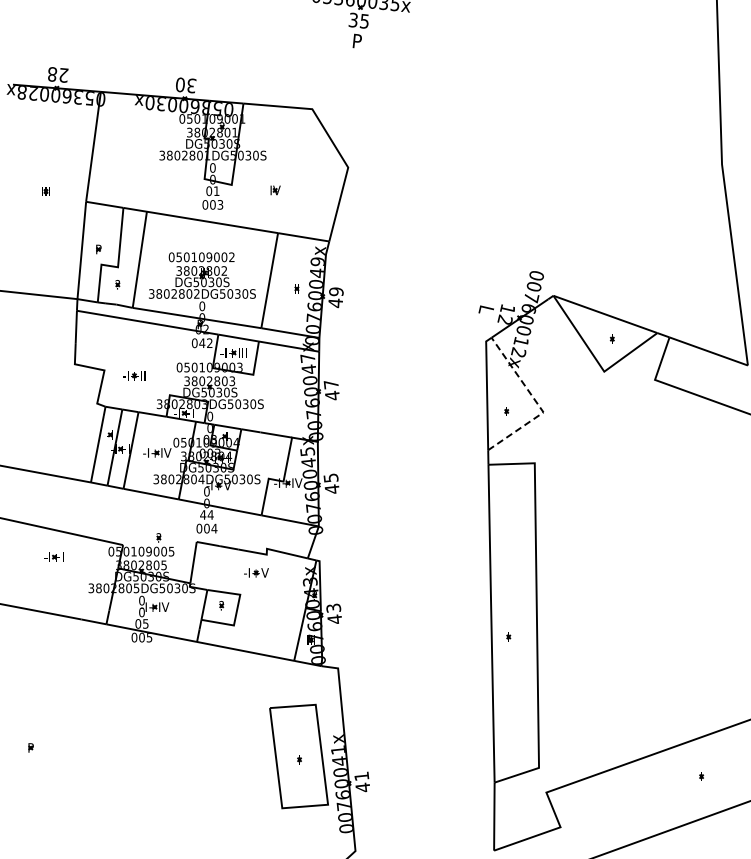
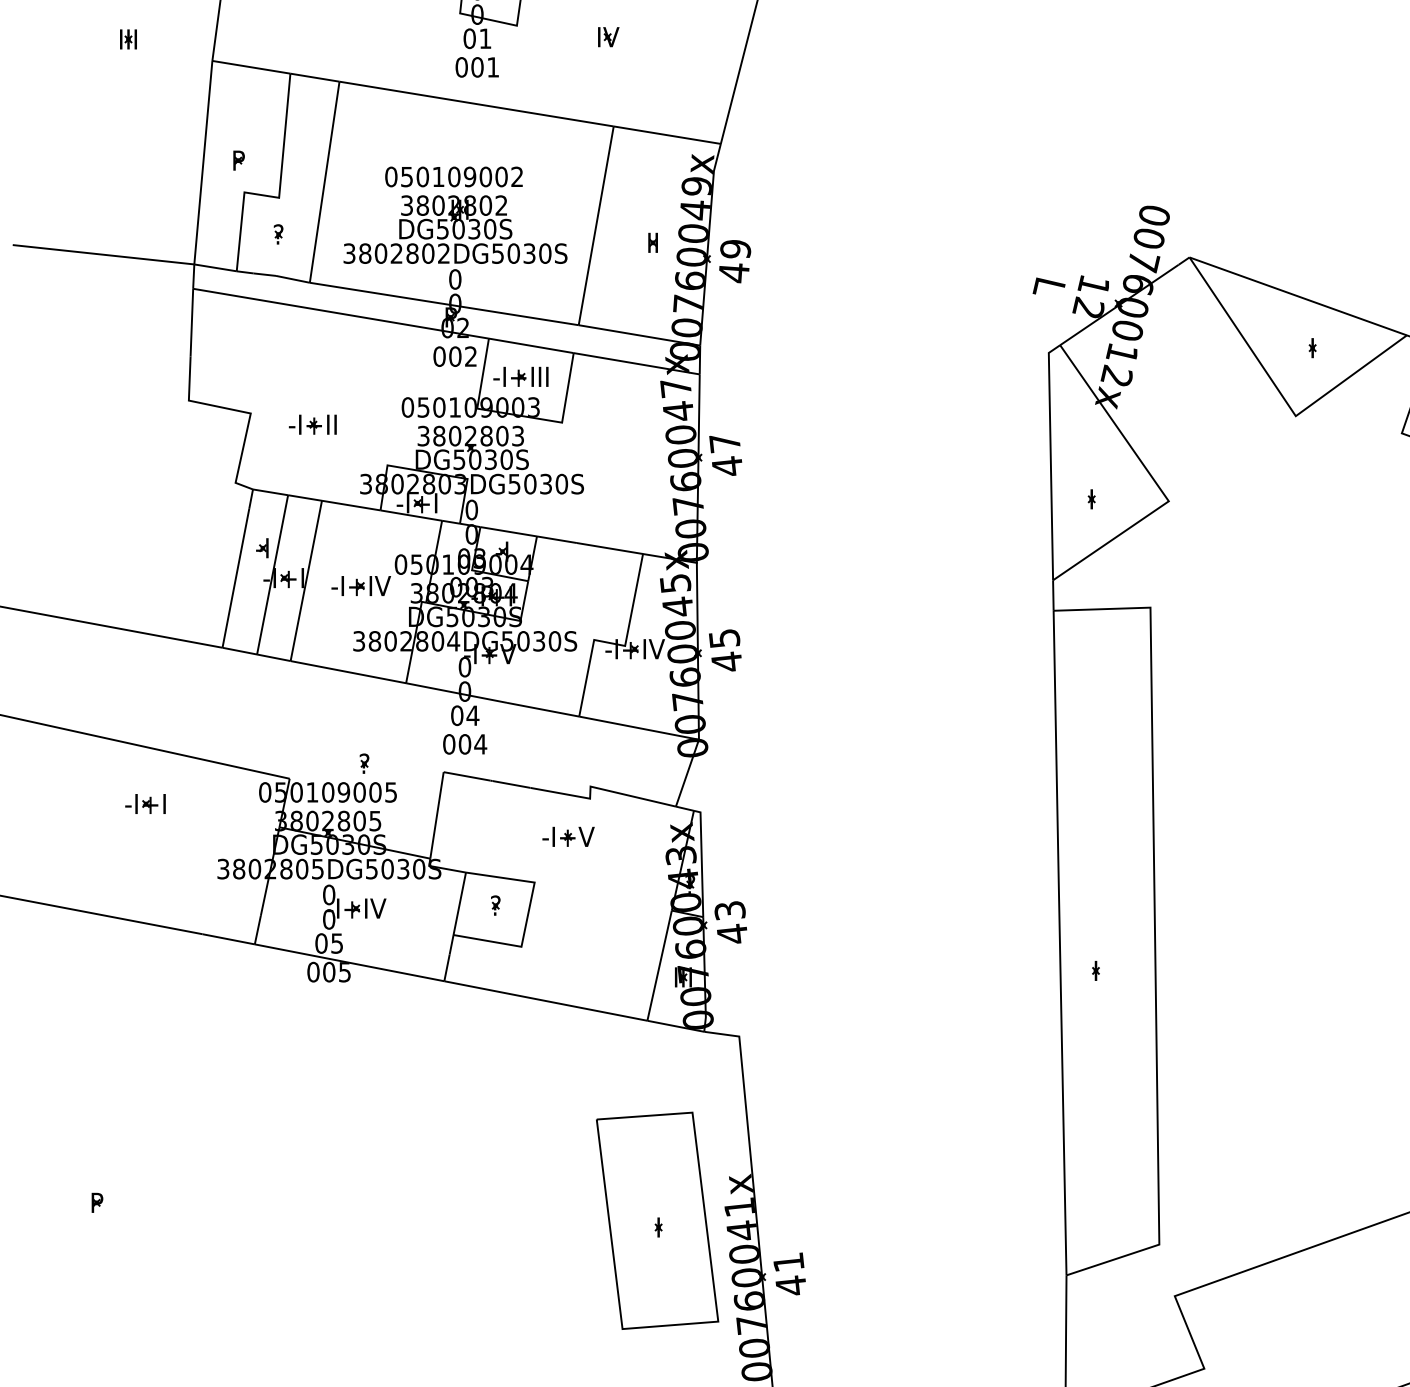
text: (220, 204) -> (493, 66), 003 -> 001
text: (202, 343) -> (455, 357), 042 -> 002
line: (537, 403) -> (1156, 482), dashed -> solid
text: (203, 514) -> (457, 714), 44 -> 04

